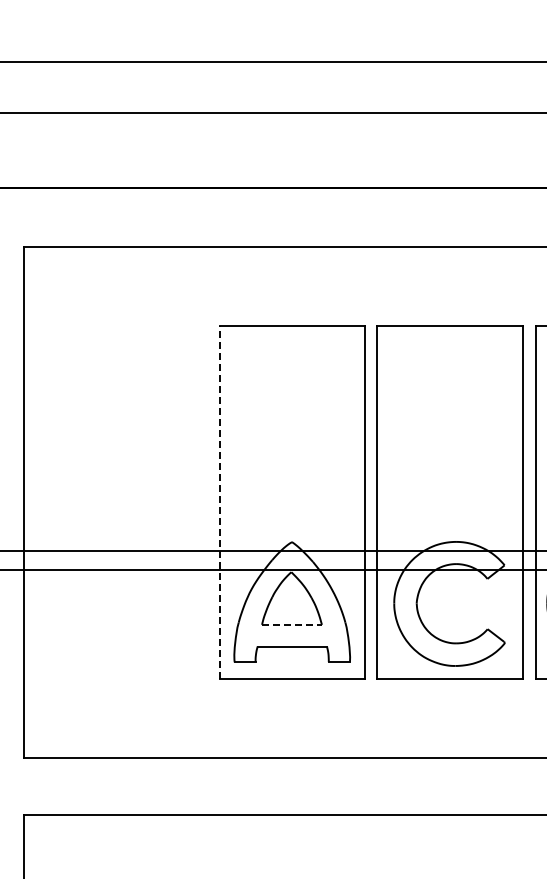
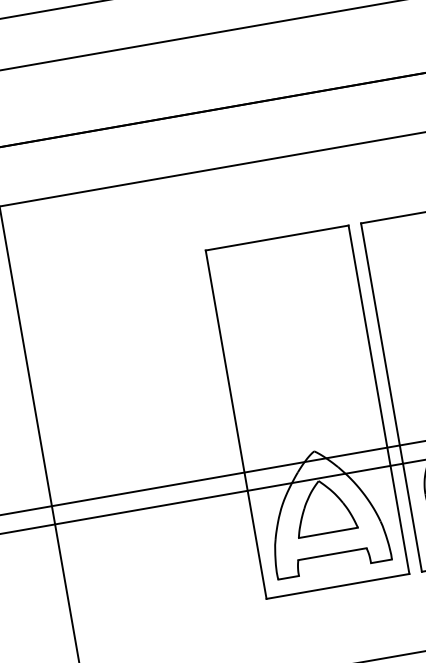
line: (219, 502) -> (235, 424), dashed -> solid
line: (292, 624) -> (328, 532), dashed -> solid

